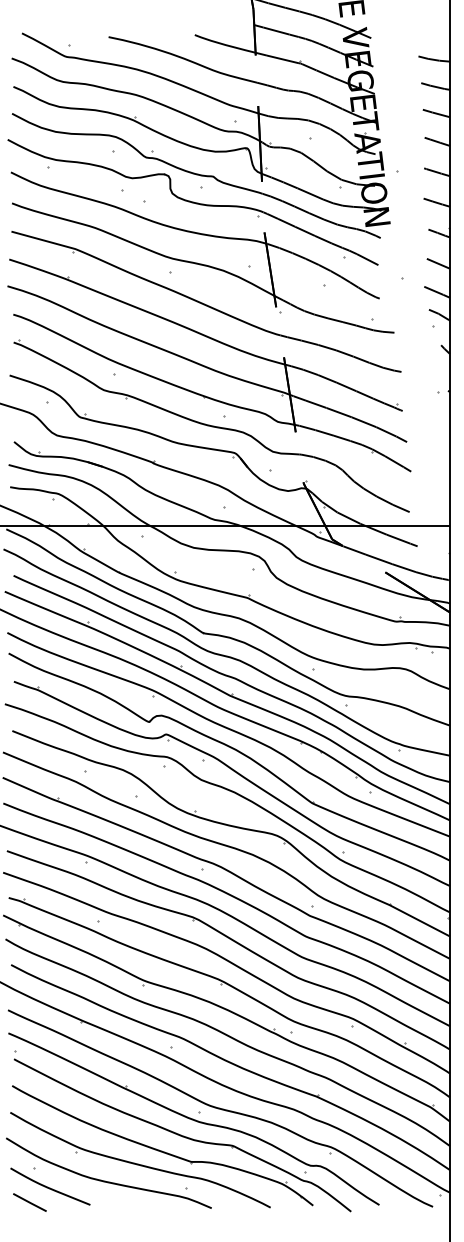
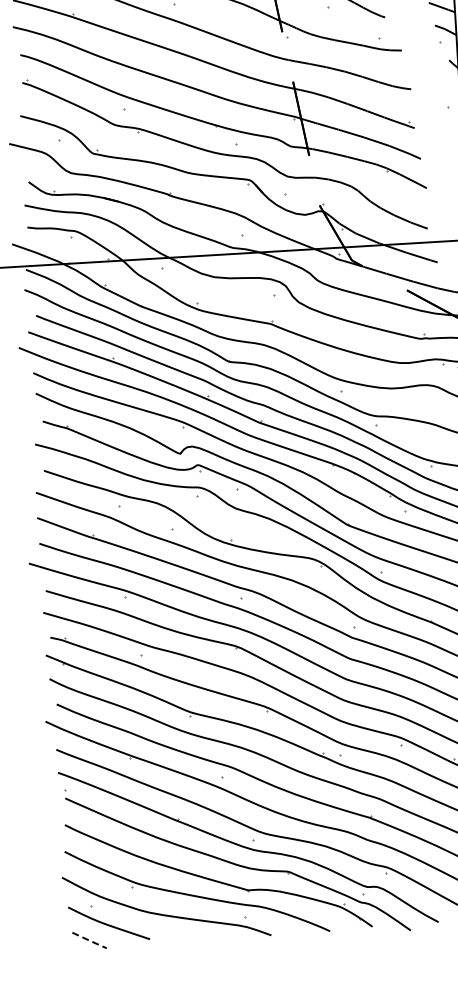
line: (30, 1202) -> (90, 940), solid -> dashed

